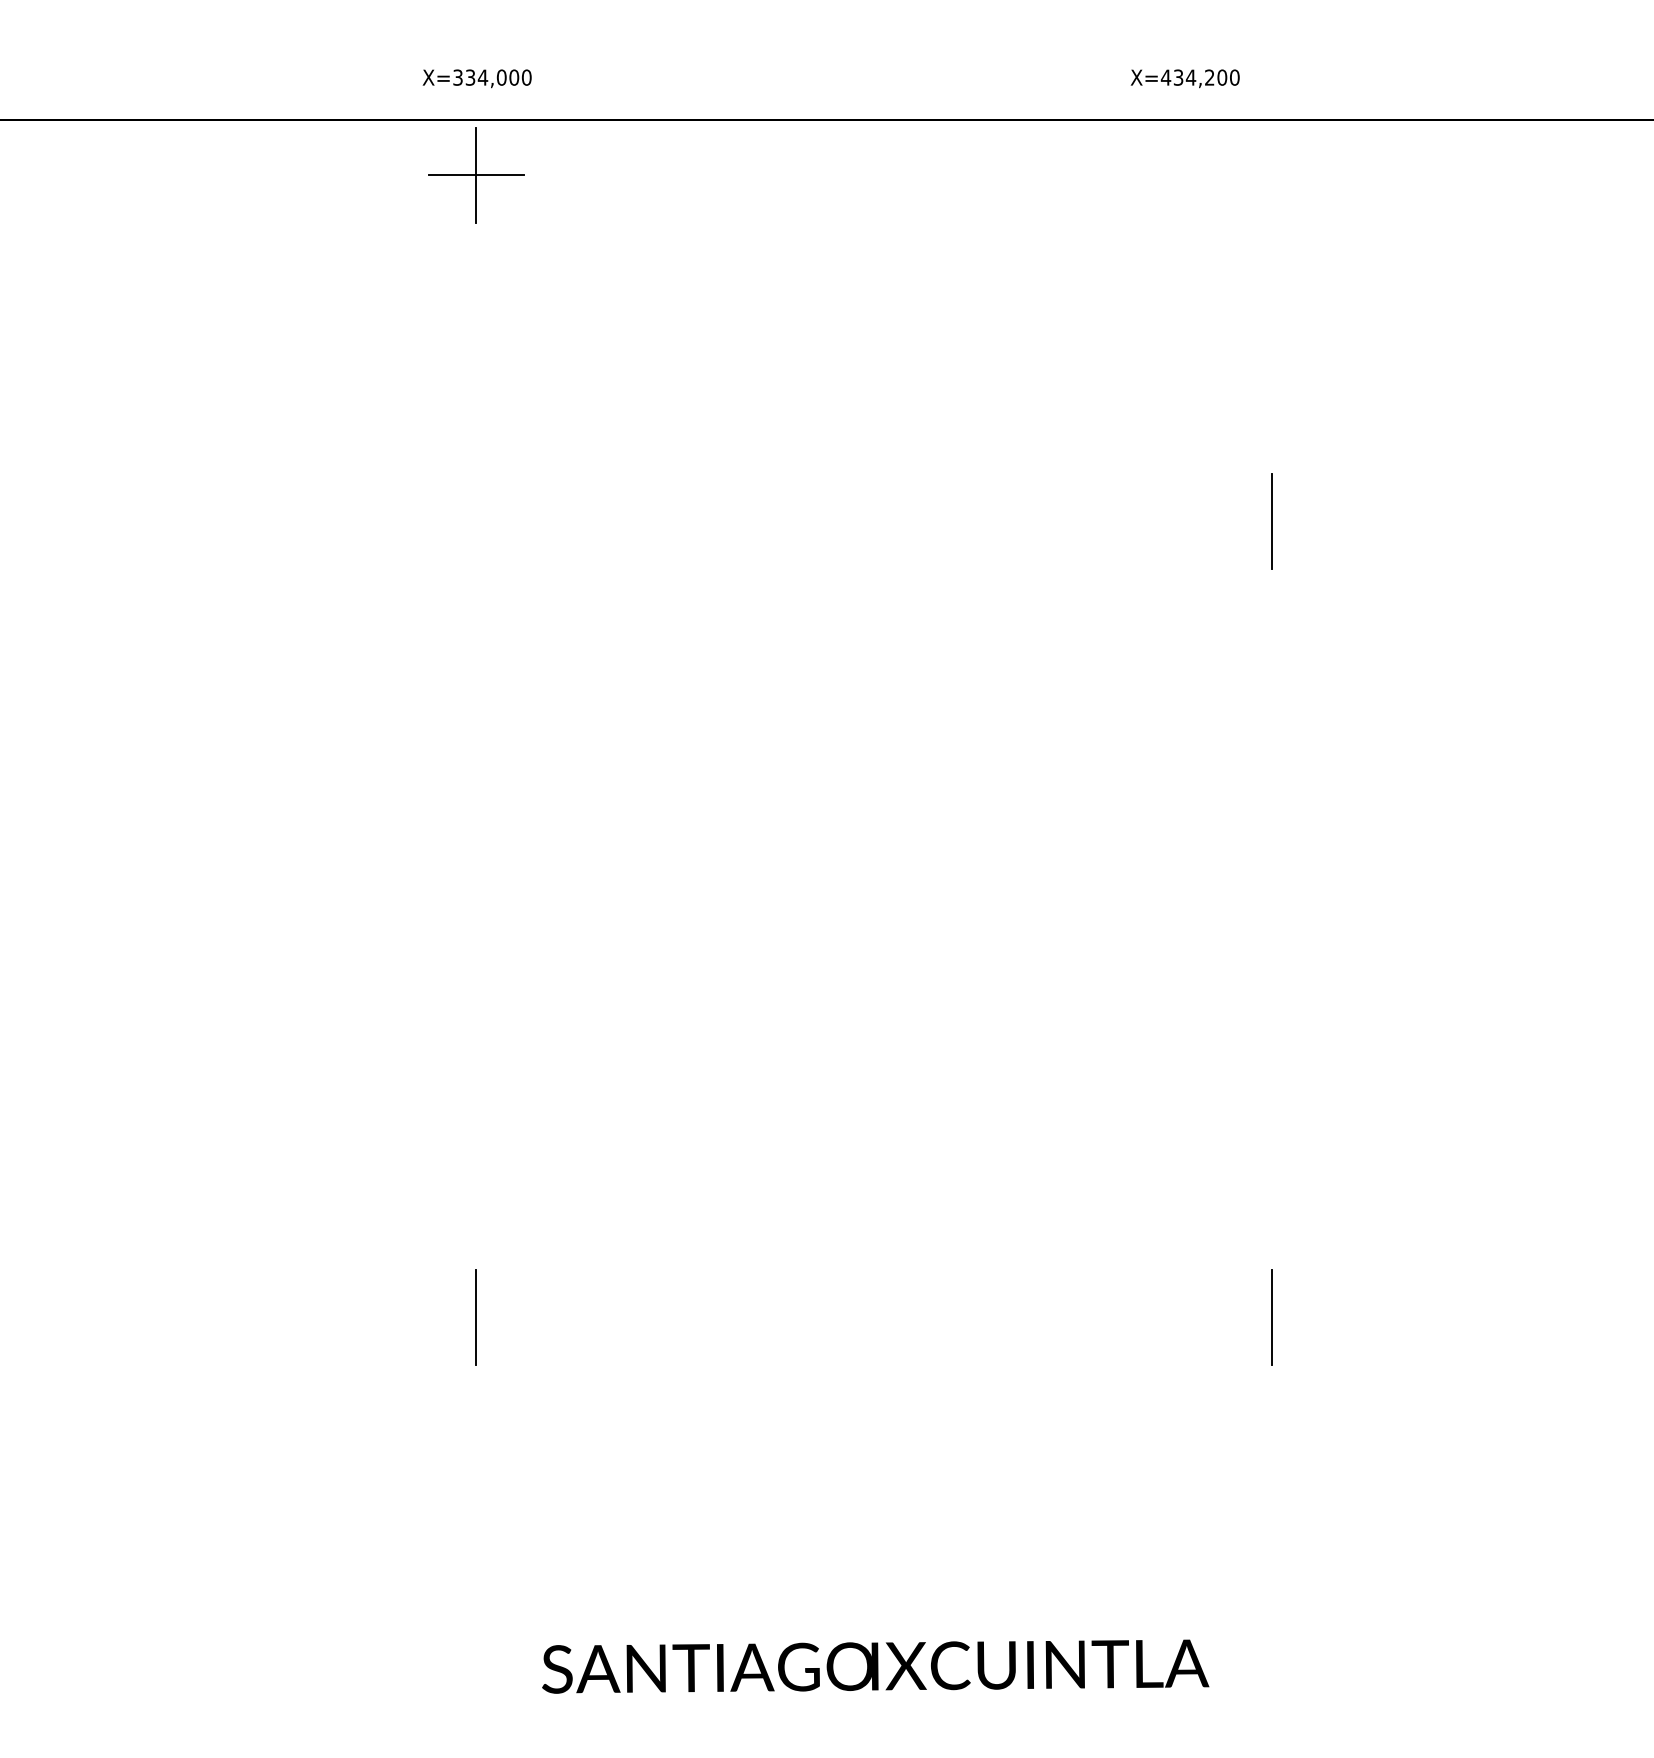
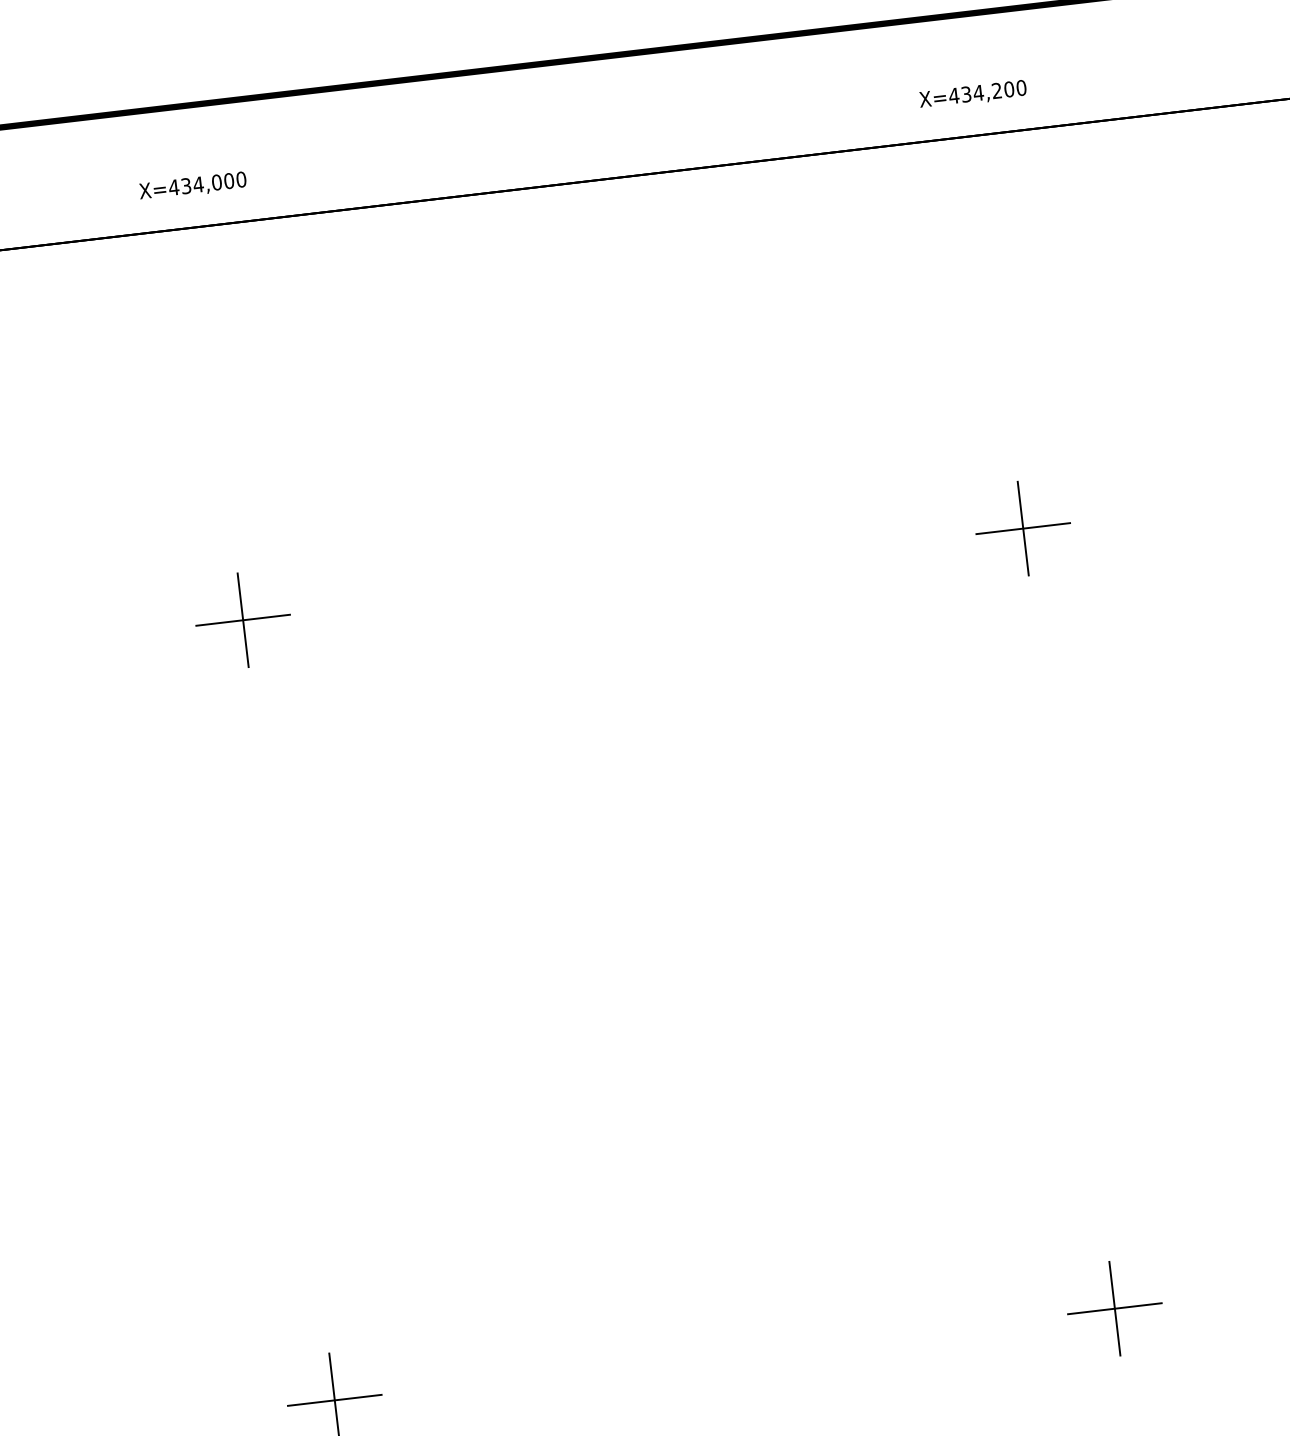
text: (457, 77) -> (173, 187), X=334,000 -> X=434,000
text: (1184, 78) -> (972, 94), moved
part: (476, 175) -> (243, 620), moved
line: (1272, 521) -> (1023, 528), added
line: (476, 1317) -> (334, 1400), added
line: (1272, 1317) -> (1114, 1308), added

